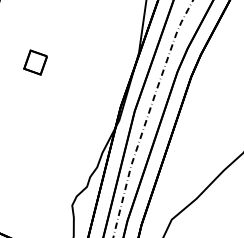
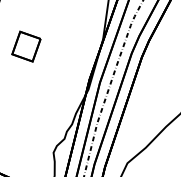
part: (35, 62) -> (26, 46), size x1.67

